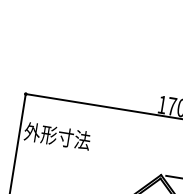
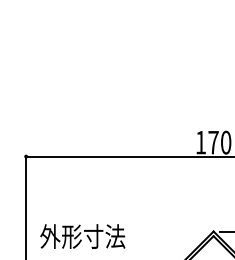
text: (57, 136) -> (82, 236), moved

